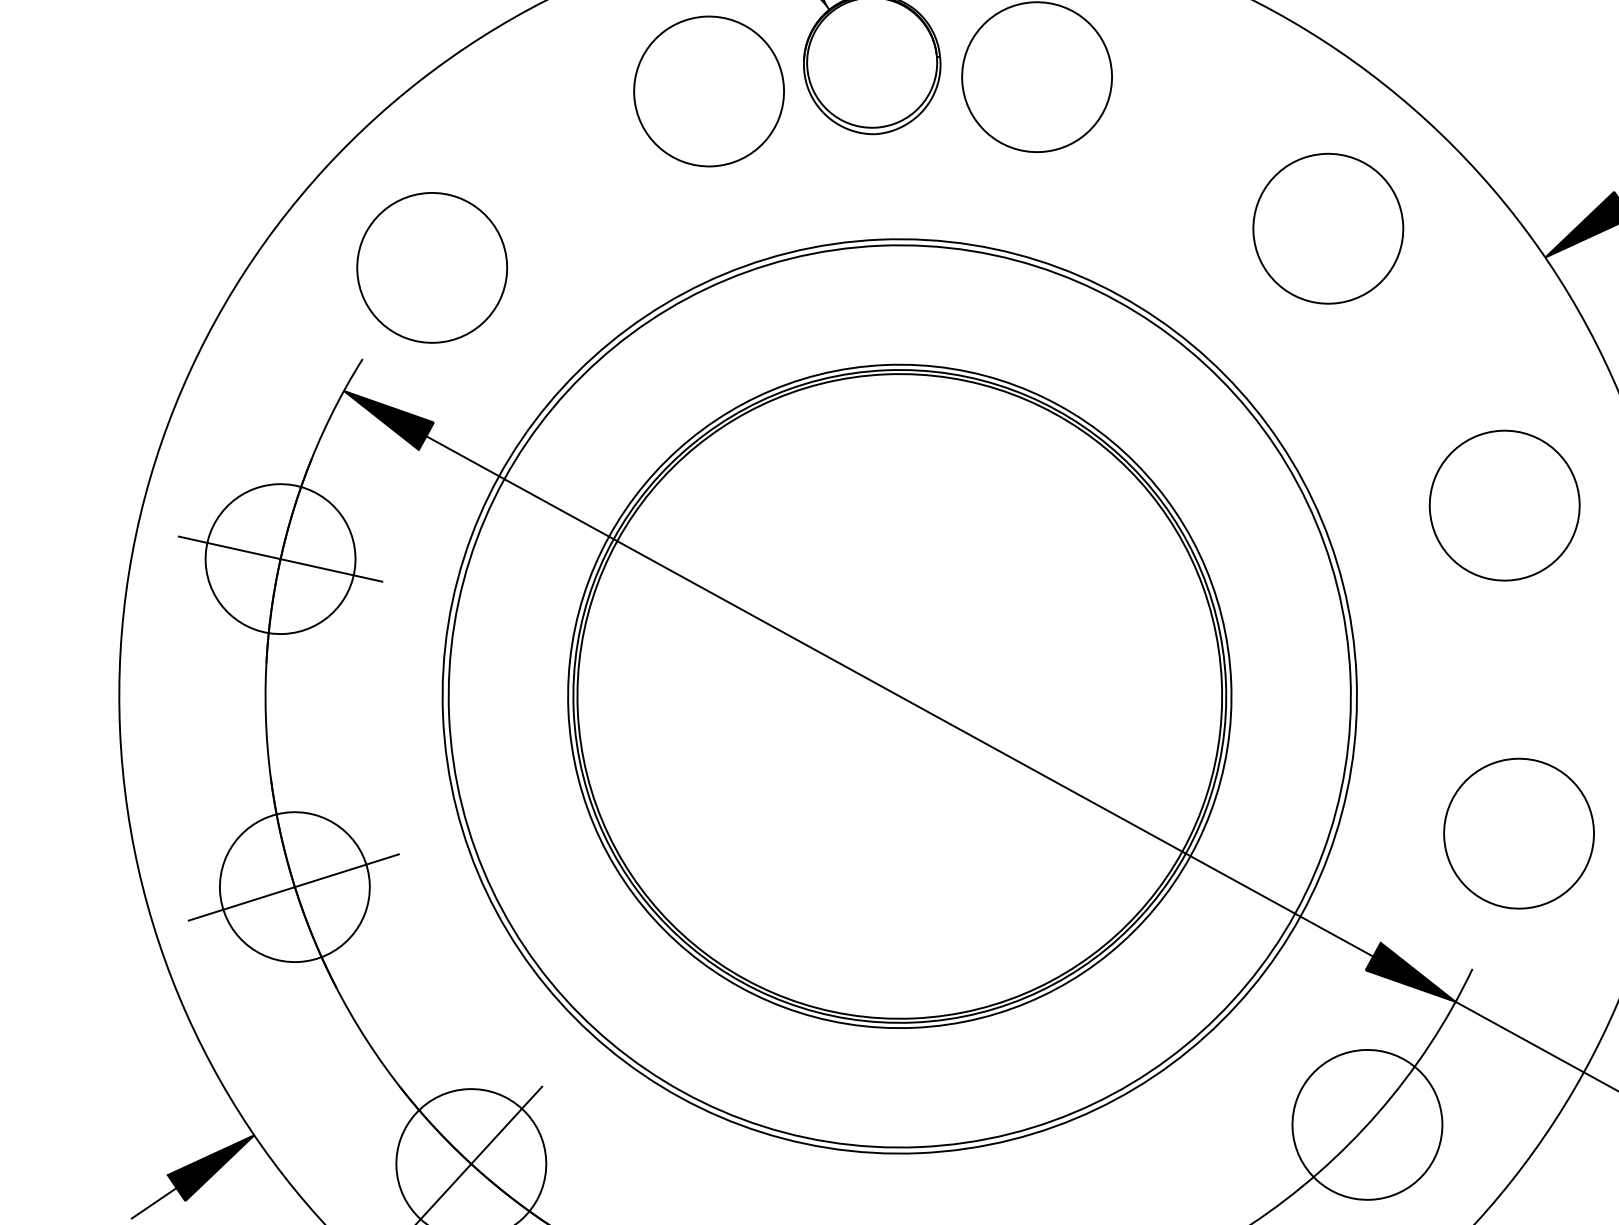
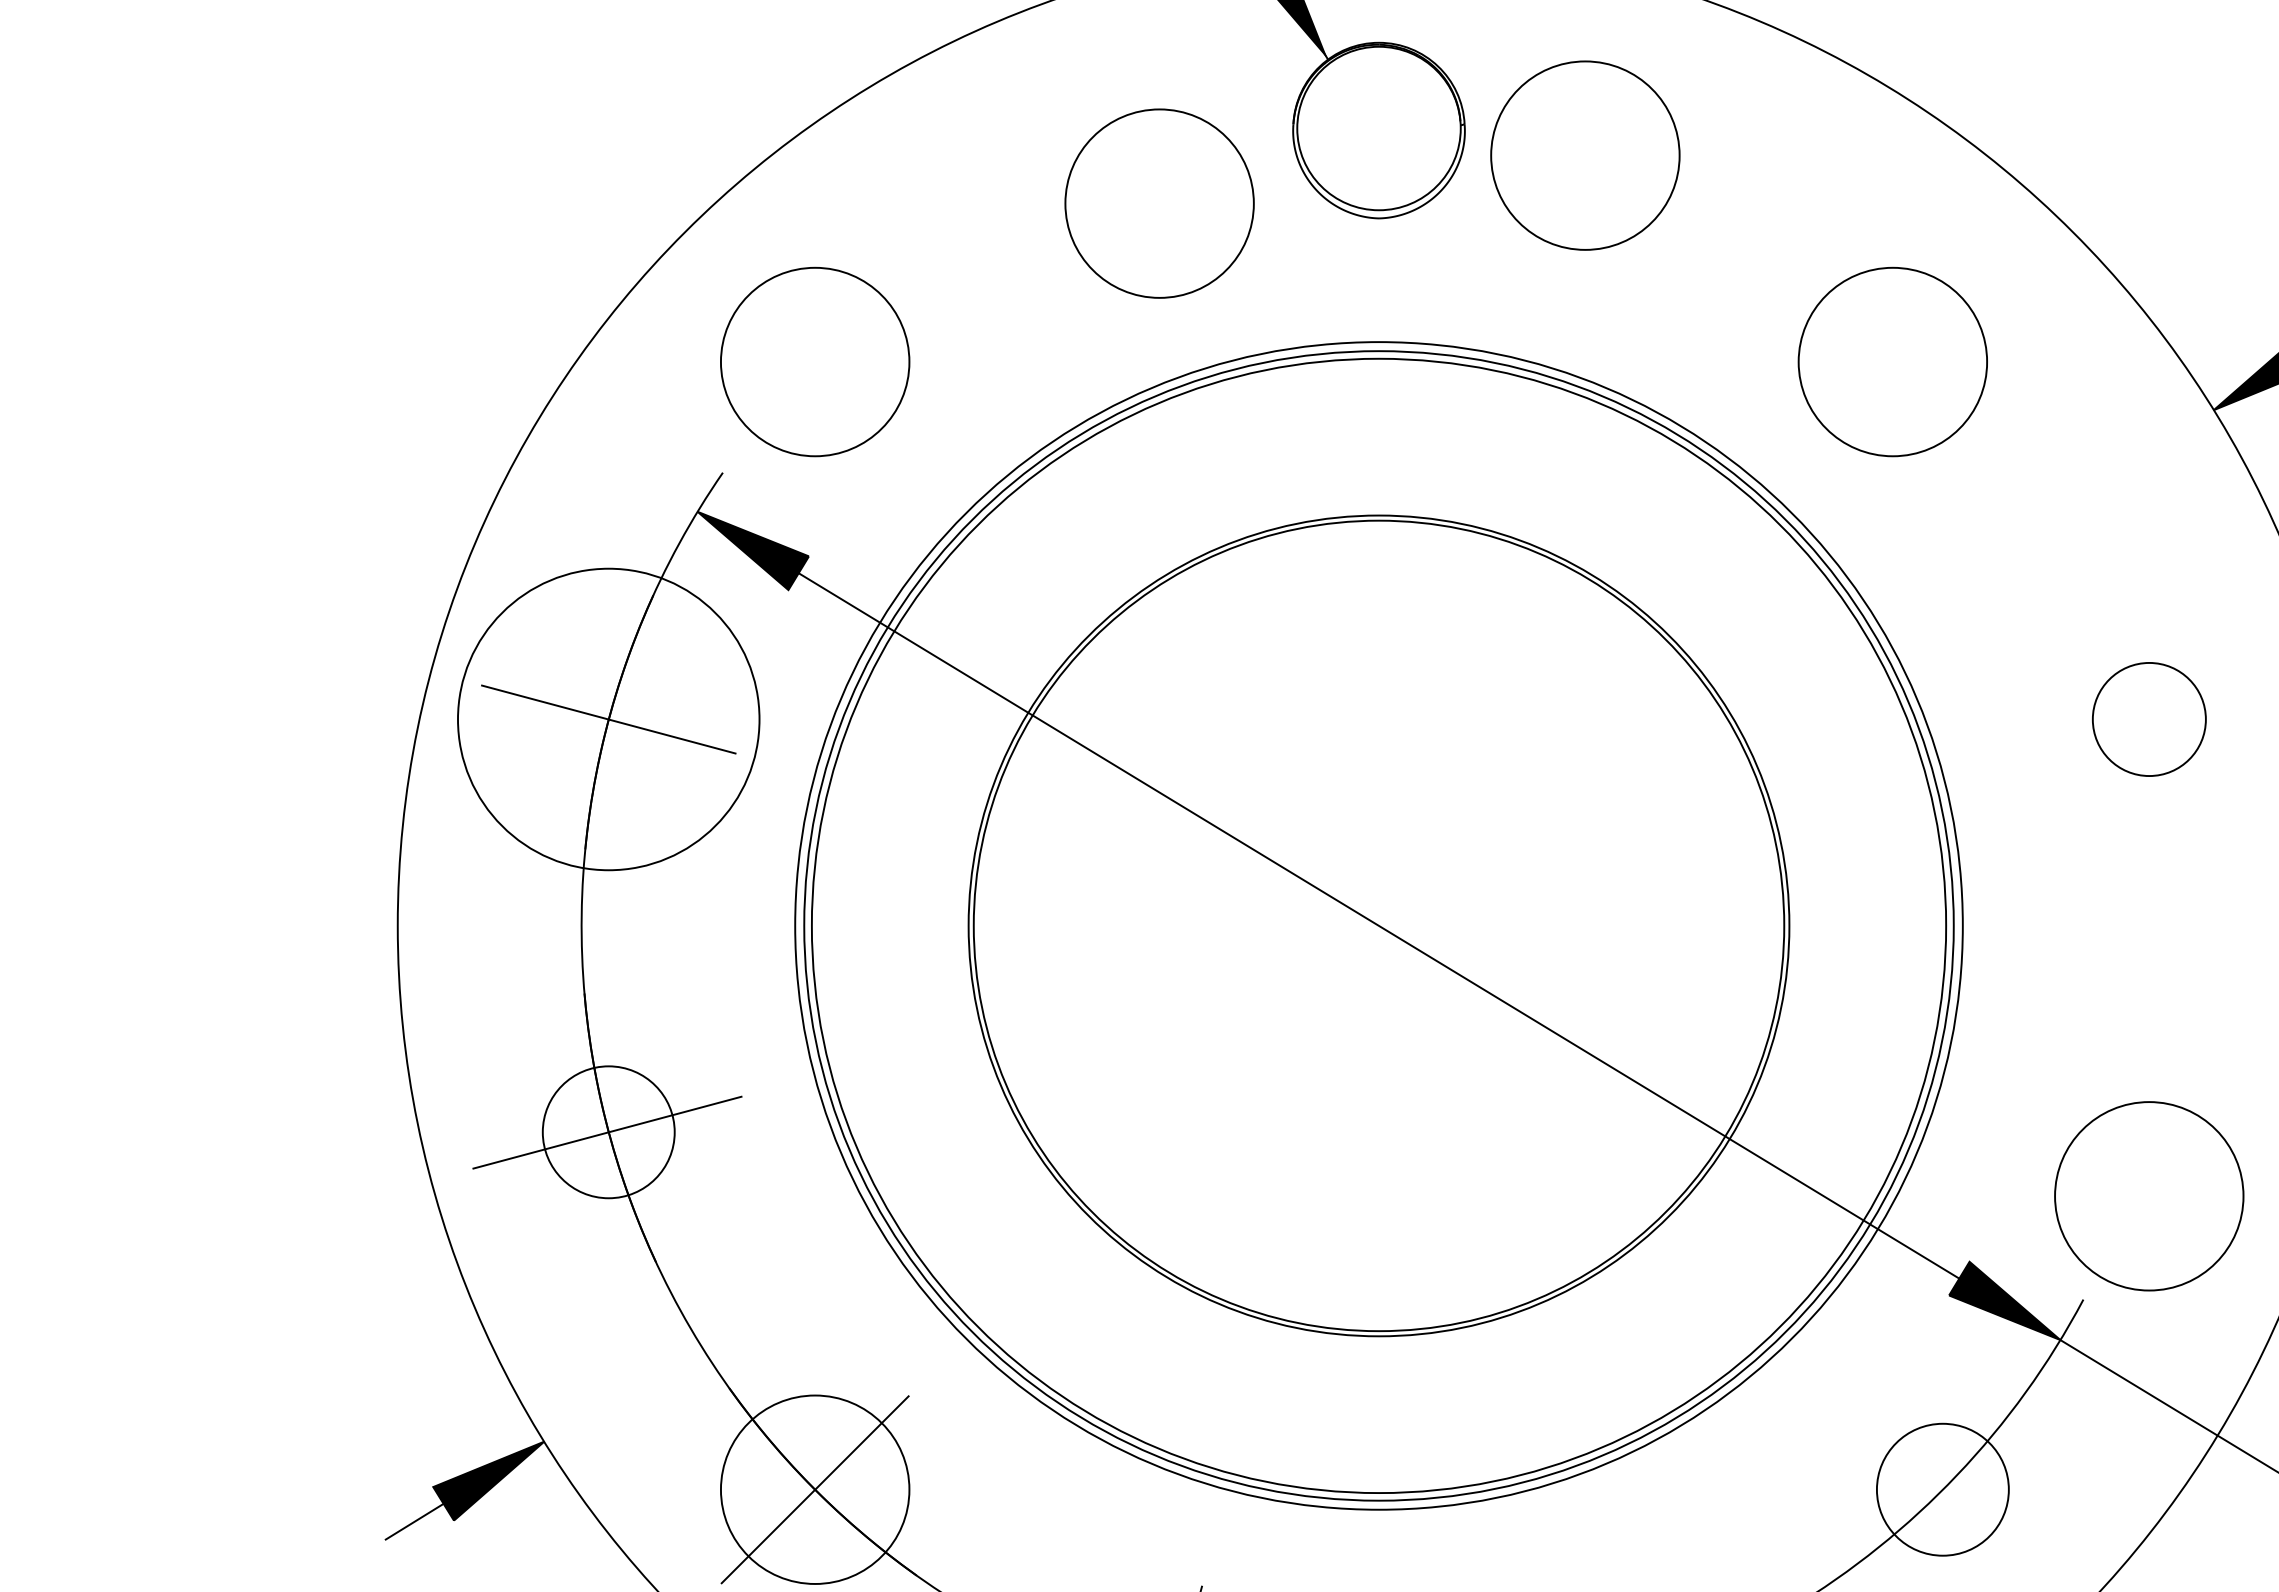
circle: (708, 91) -> (1159, 203), moved
circle: (1327, 228) -> (1892, 361), moved
circle: (1504, 505) -> (2149, 719), size x0.6
circle: (280, 559) -> (608, 719), size x1.6
circle: (900, 696) -> (1379, 925), size x1.4
circle: (1519, 833) -> (2149, 1196), moved
circle: (294, 887) -> (608, 1132), size x0.7
circle: (1367, 1124) -> (1942, 1489), size x0.7

